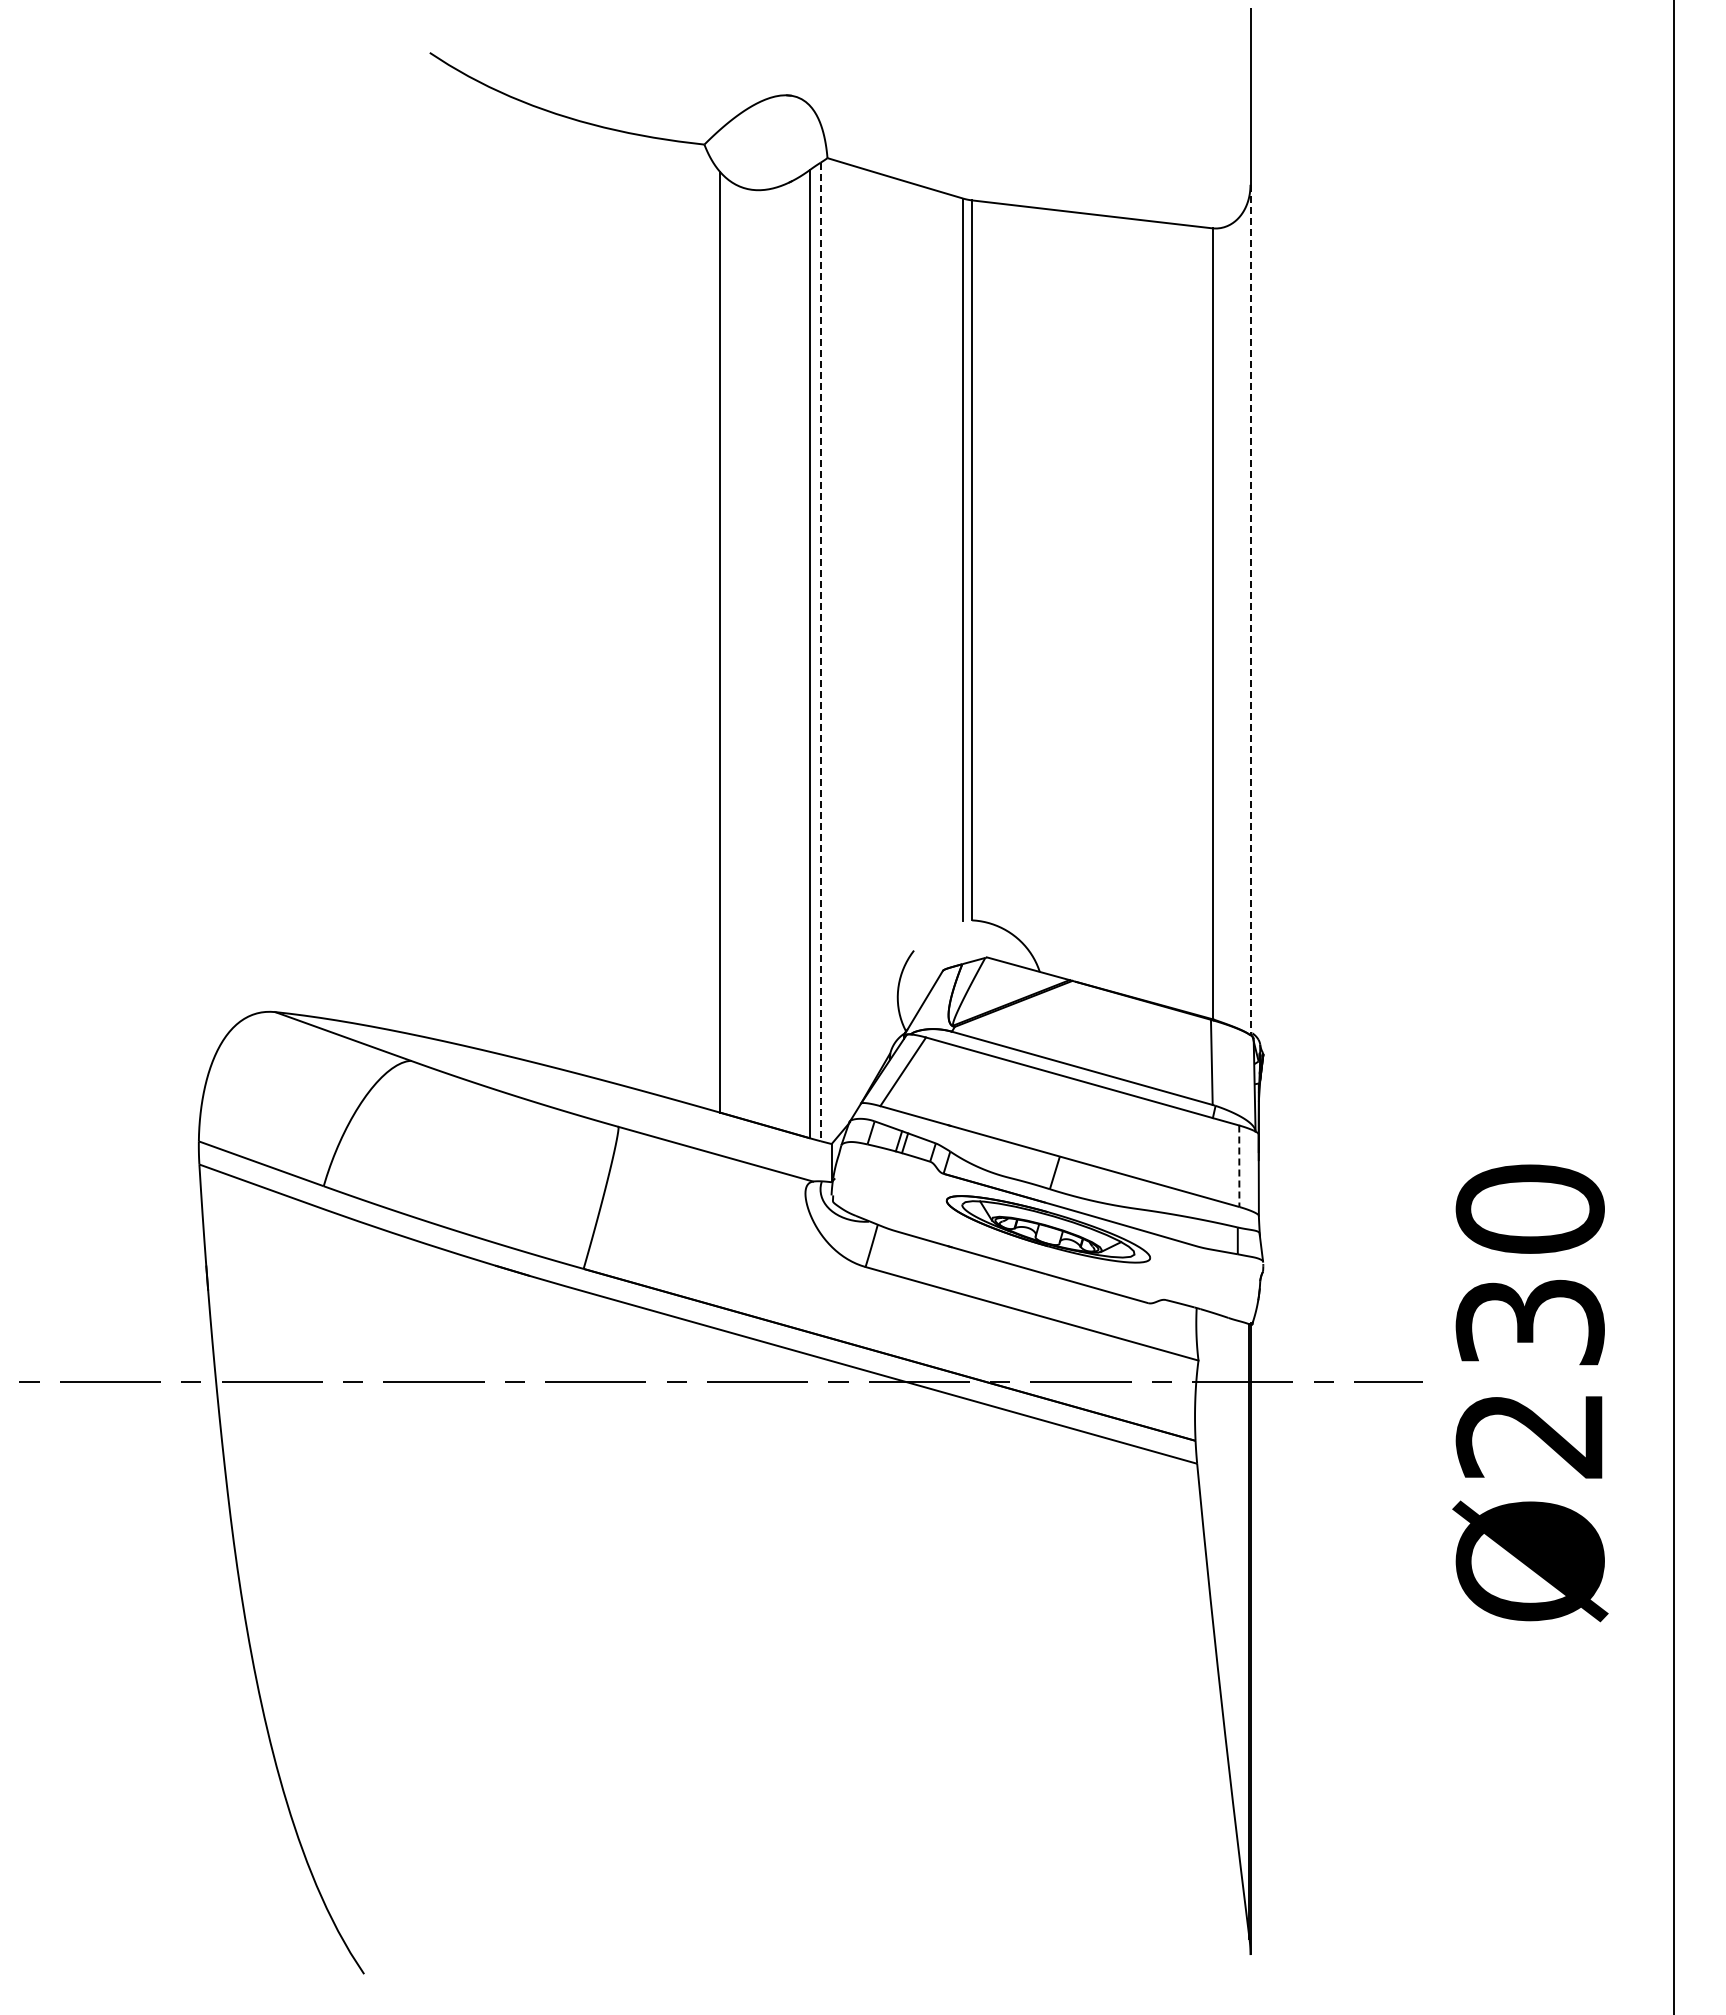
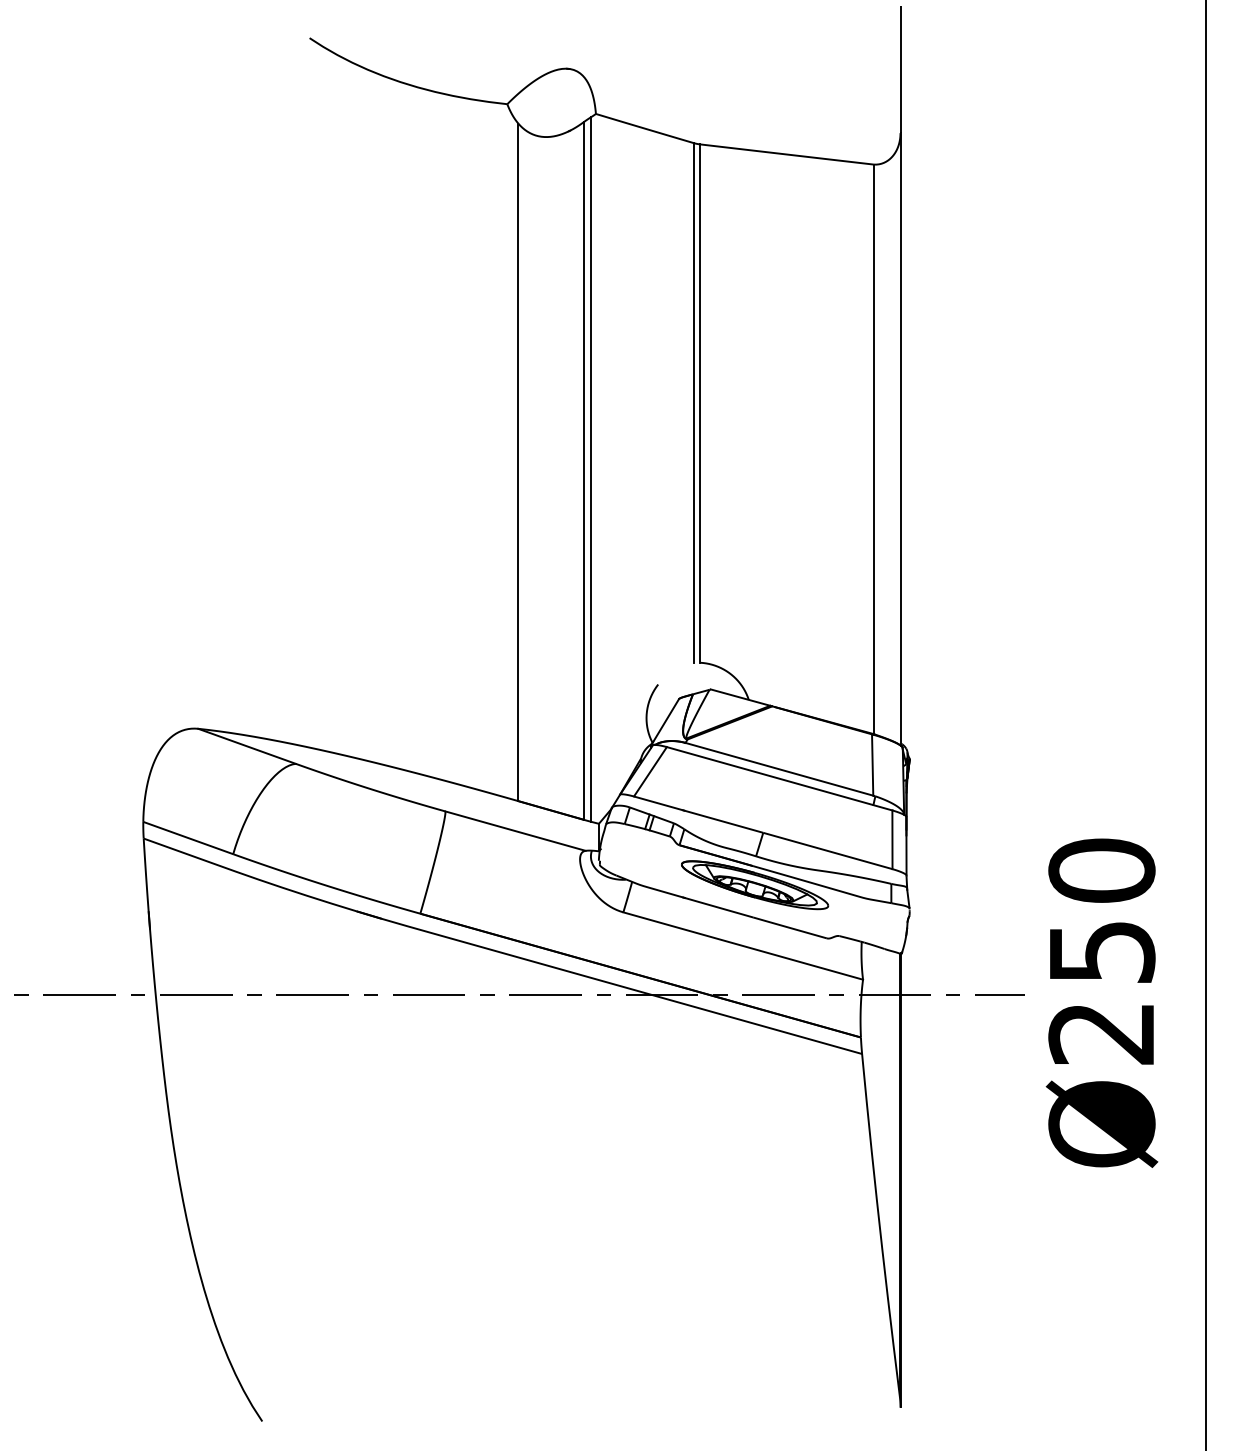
line: (1250, 610) -> (900, 439), dashed -> solid
line: (820, 652) -> (590, 469), dashed -> solid
line: (1239, 1166) -> (892, 839), dashed -> solid
text: (1529, 1322) -> (1101, 952), Ø230 -> Ø250

